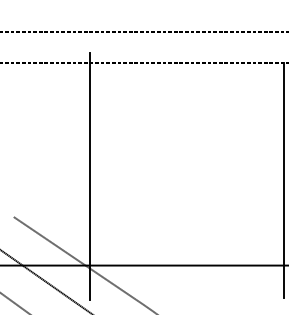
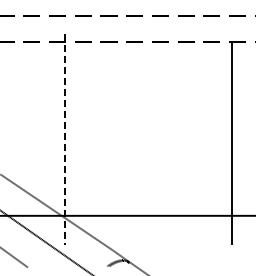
line: (89, 176) -> (65, 139), solid -> dashed

